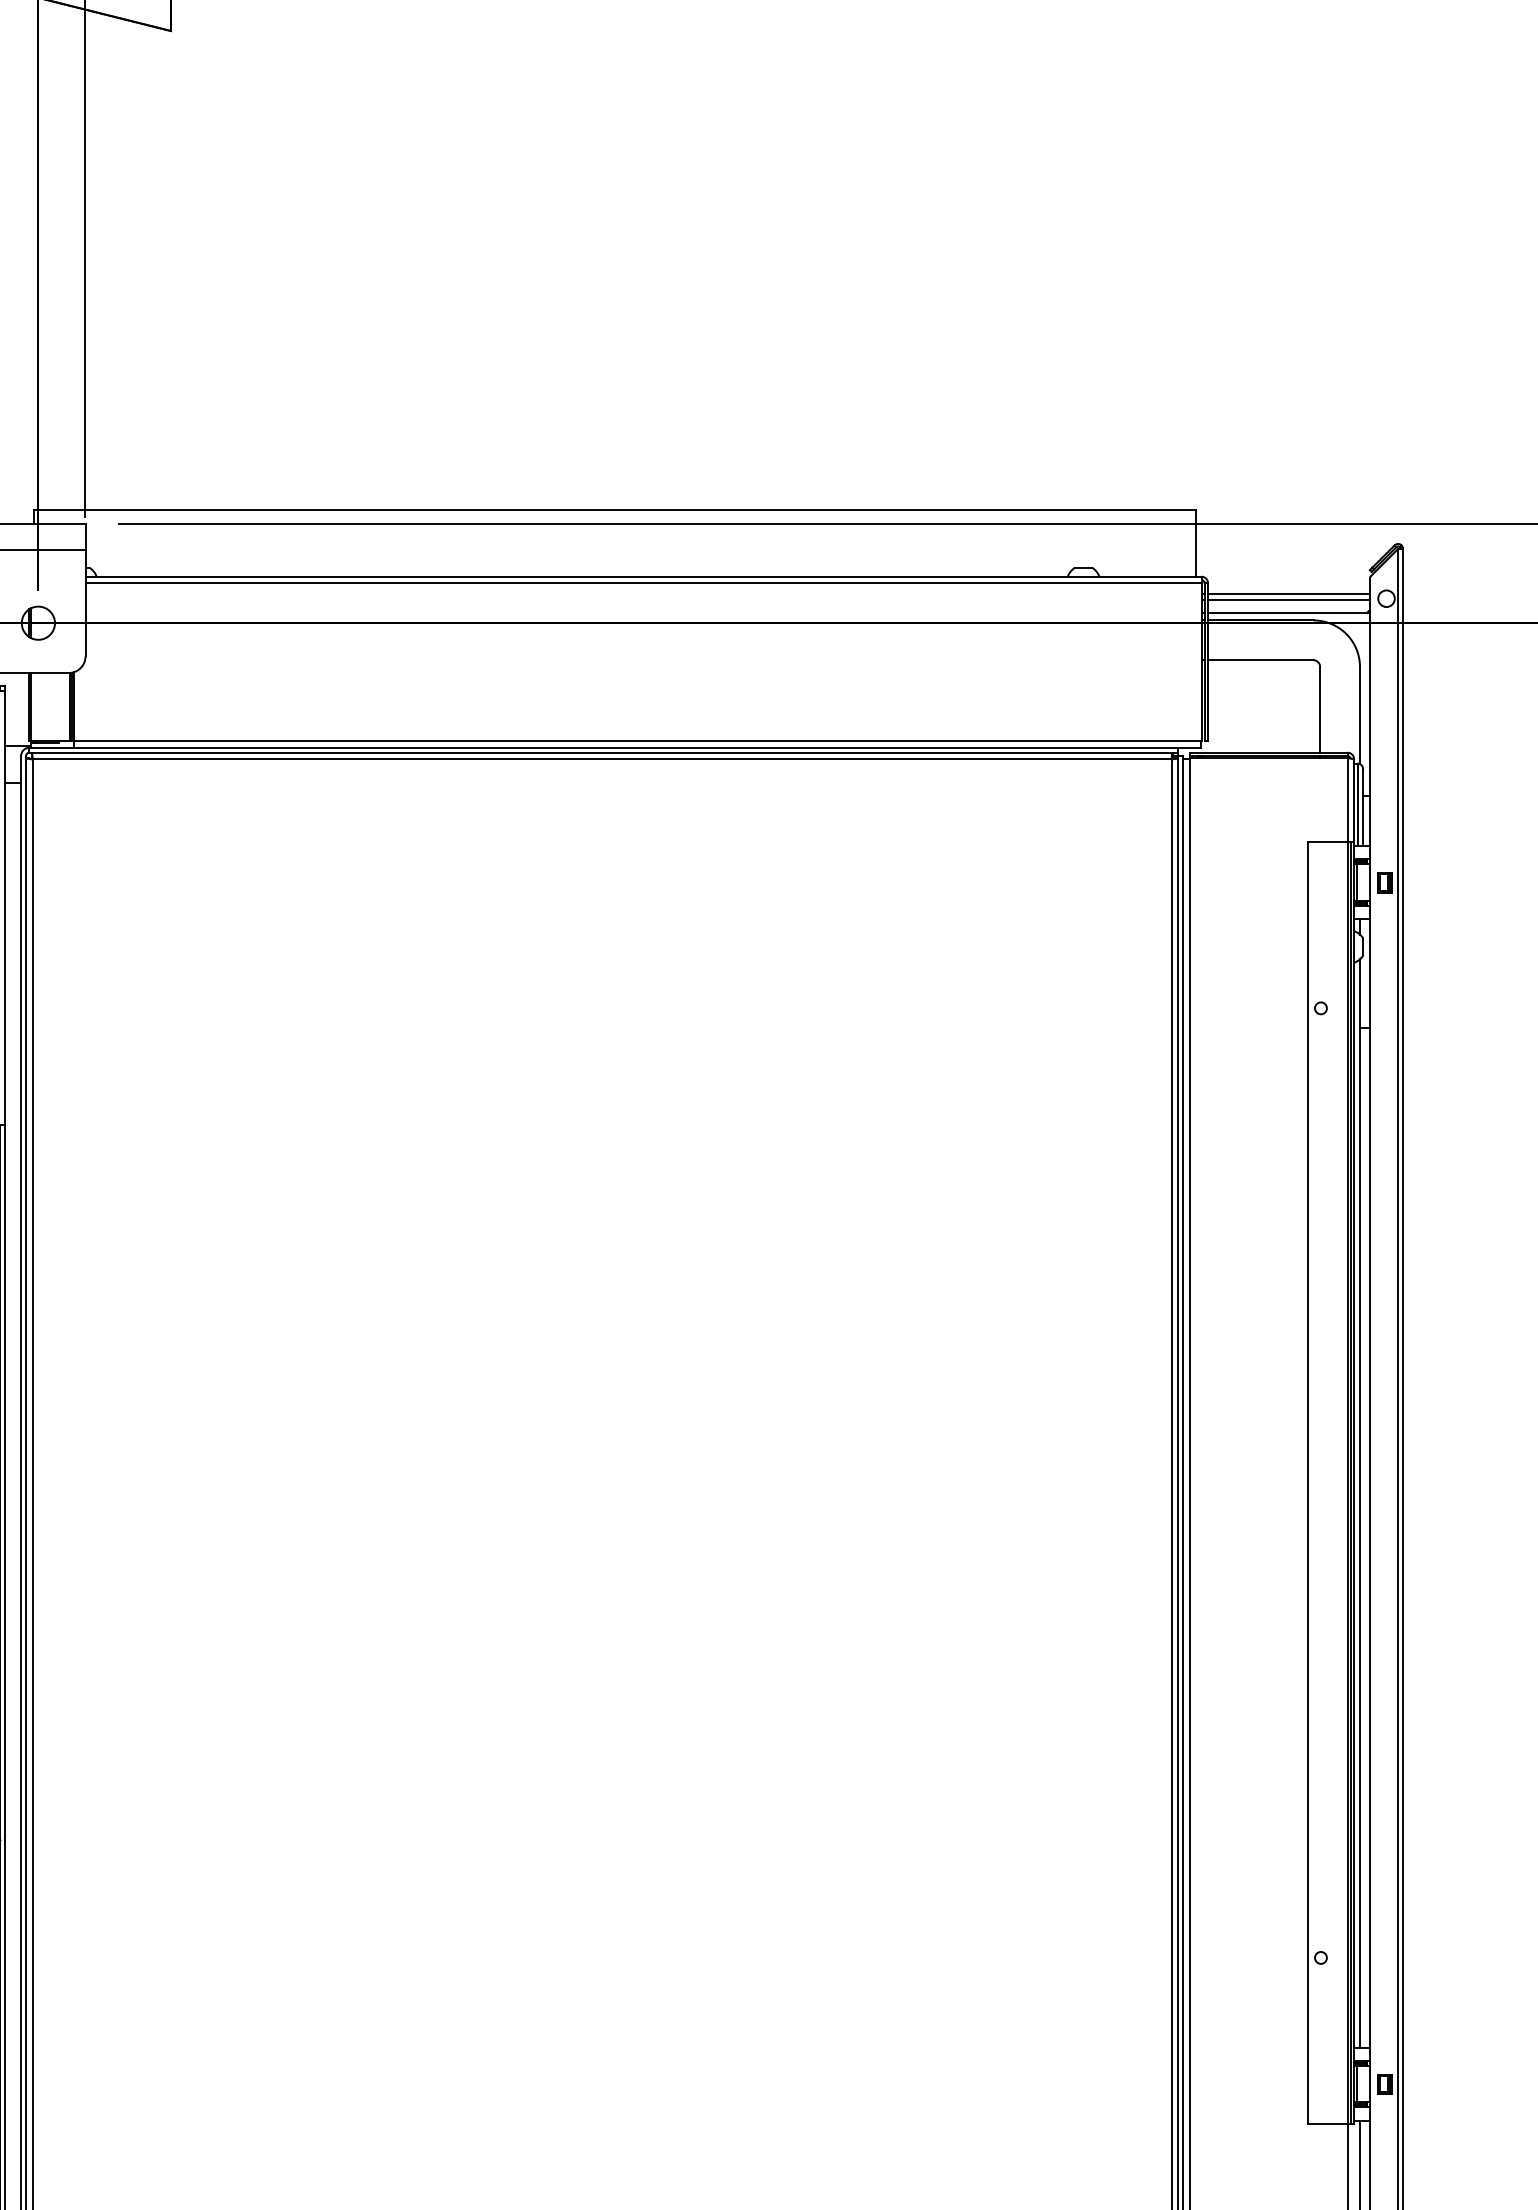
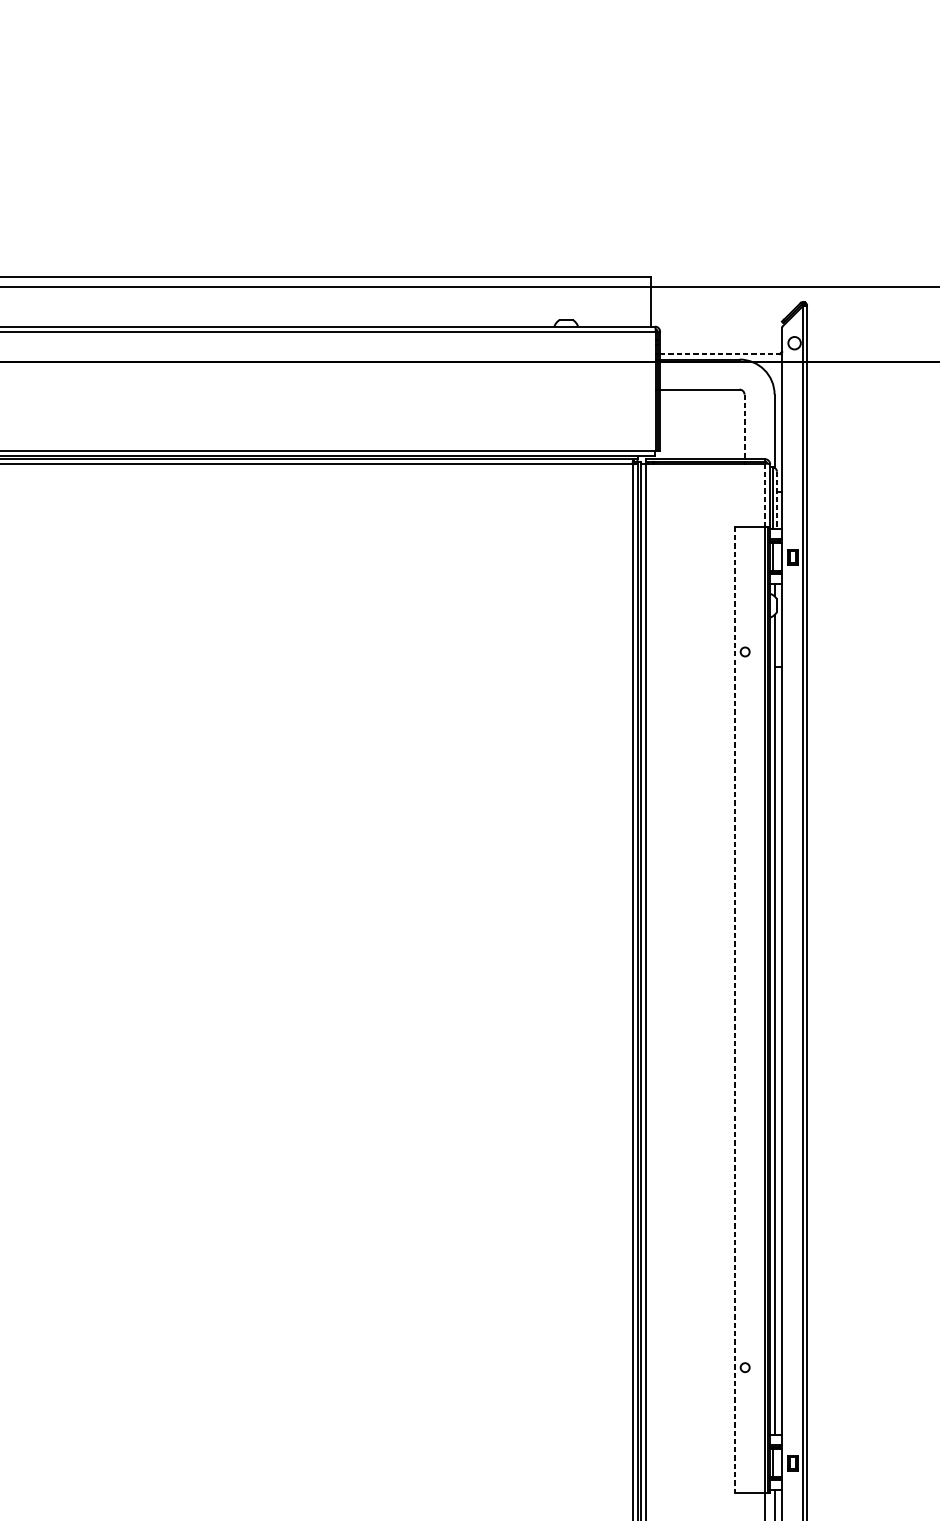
line: (1288, 593) -> (720, 339), removed
line: (1288, 600) -> (720, 344), removed
line: (1289, 612) -> (721, 353), solid -> dashed
line: (1320, 709) -> (744, 426), solid -> dashed
line: (1347, 800) -> (765, 495), solid -> dashed
line: (1363, 807) -> (777, 500), solid -> dashed
line: (1307, 1483) -> (735, 1010), solid -> dashed

